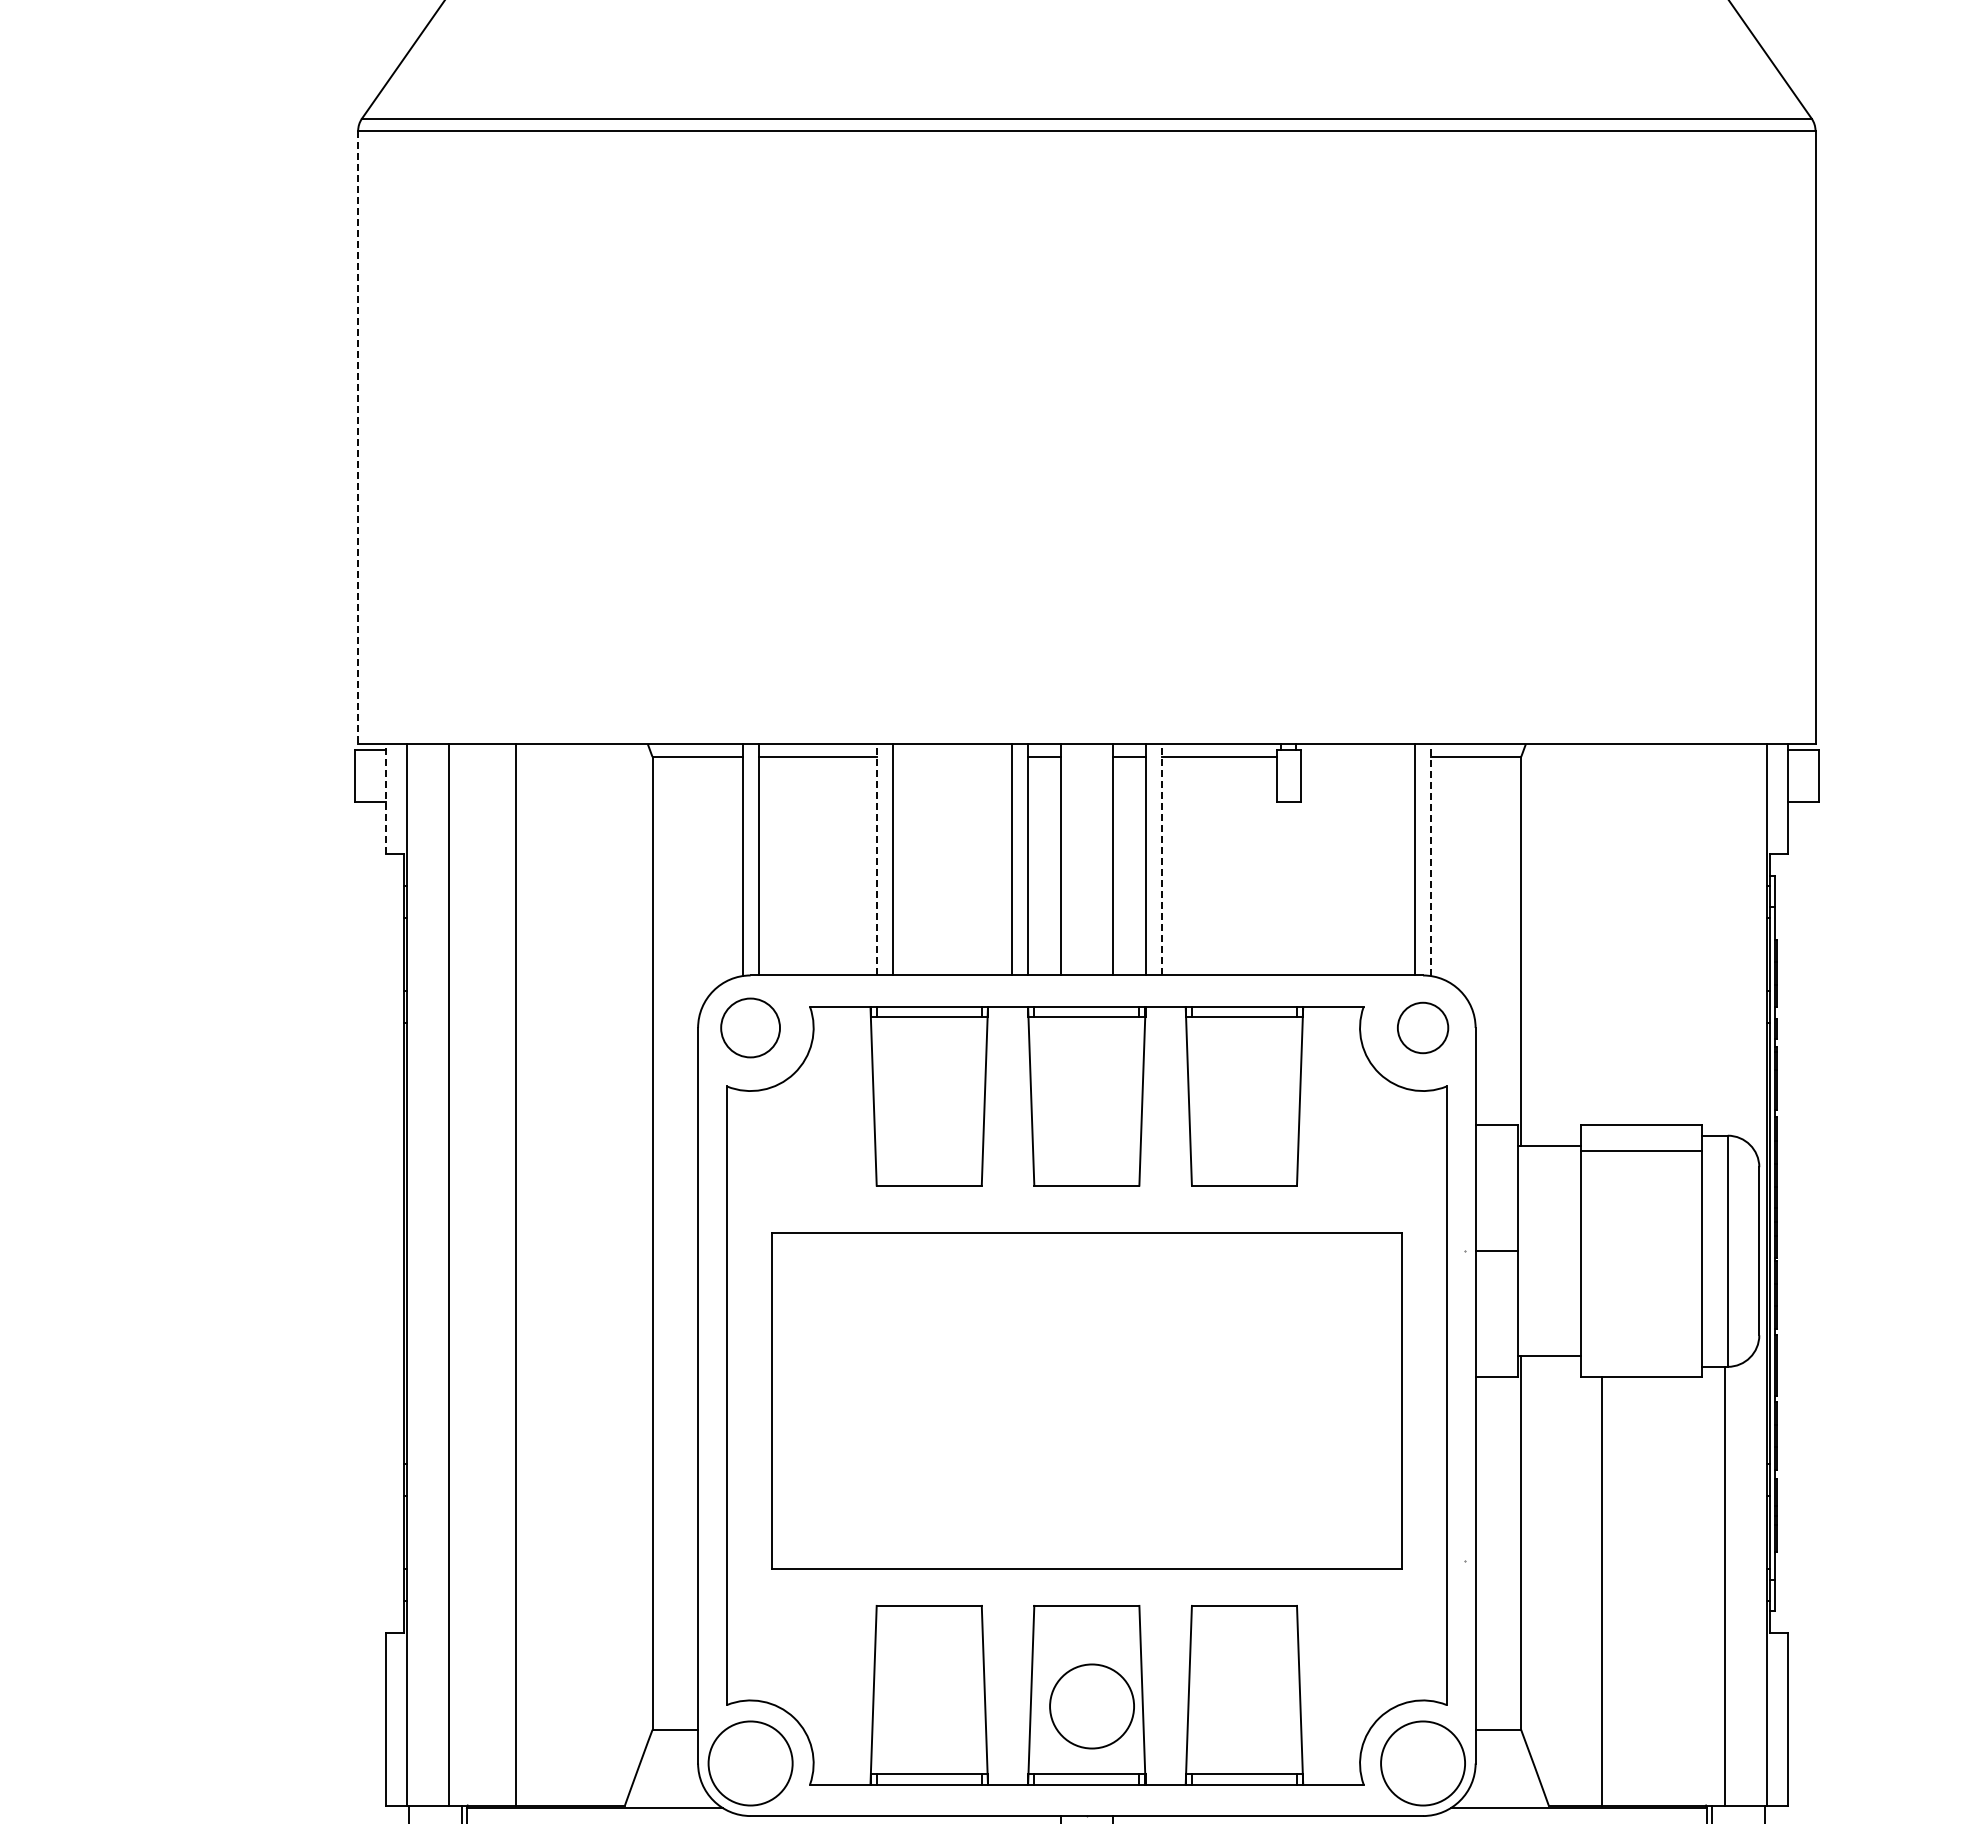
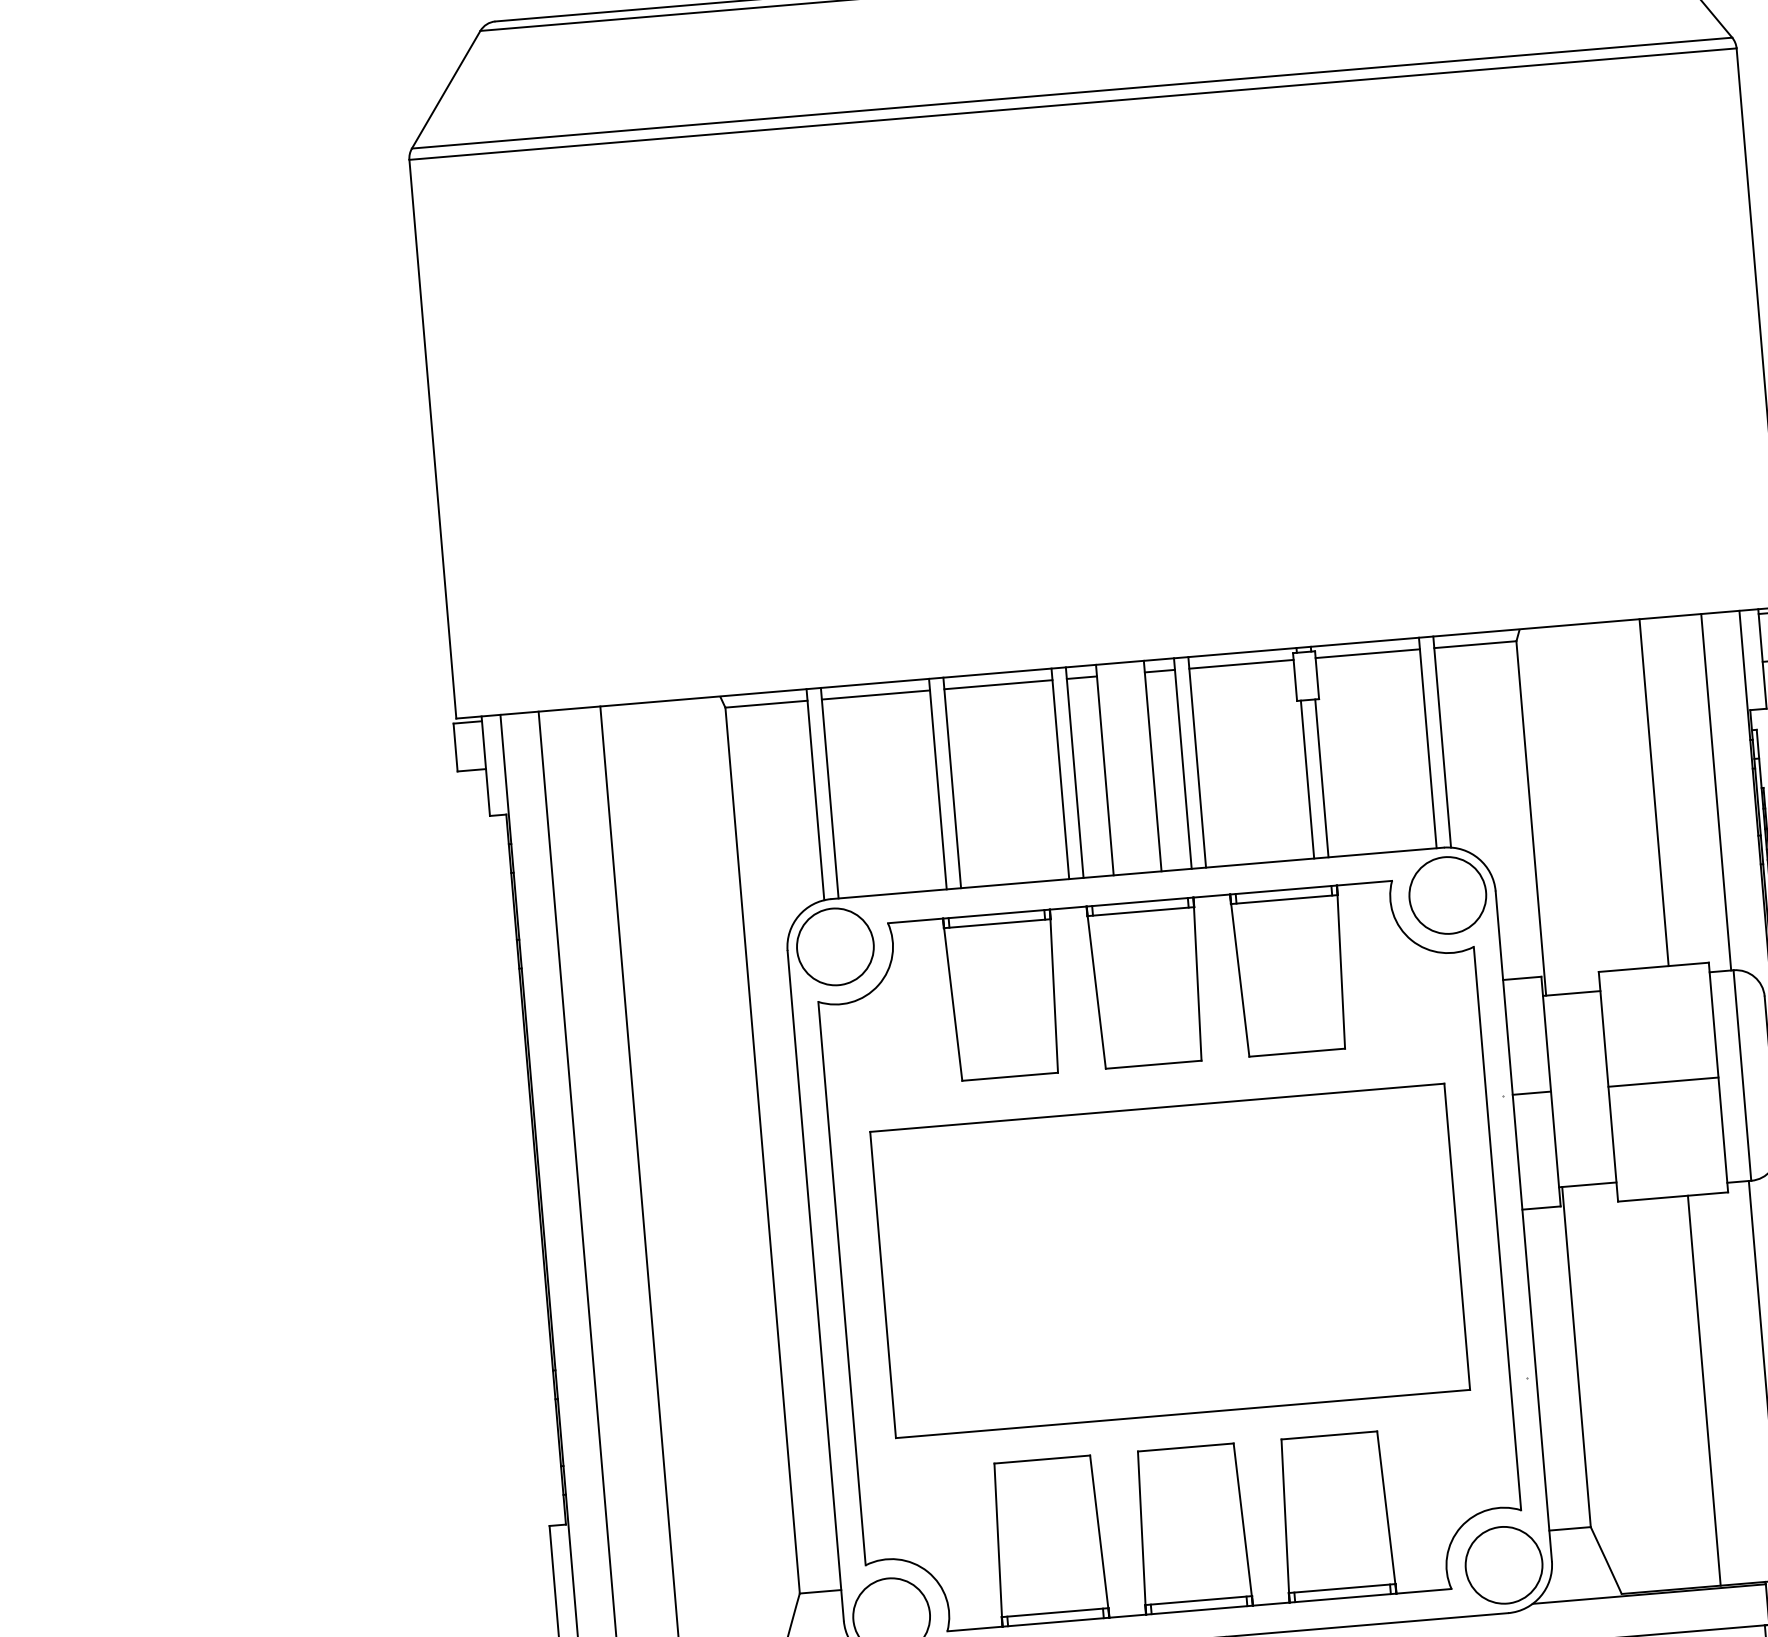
line: (358, 437) -> (433, 439), dashed -> solid
line: (952, 757) -> (998, 685), added
line: (1357, 757) -> (1367, 654), added
line: (385, 798) -> (485, 765), dashed -> solid
line: (877, 859) -> (938, 783), dashed -> solid
line: (1161, 859) -> (1196, 762), dashed -> solid
line: (1430, 860) -> (1441, 742), dashed -> solid
line: (1280, 888) -> (1307, 779), added
line: (1296, 888) -> (1321, 778), added
line: (1657, 934) -> (1654, 792), added
line: (1725, 939) -> (1716, 791), added
circle: (750, 1027) -> (835, 946), size x1.43
circle: (1422, 1027) -> (1447, 895), size x1.67
line: (1640, 1151) -> (1662, 1082), moved
line: (1602, 1591) -> (1704, 1390), moved
circle: (1091, 1706) -> (1197, 1538), removed

